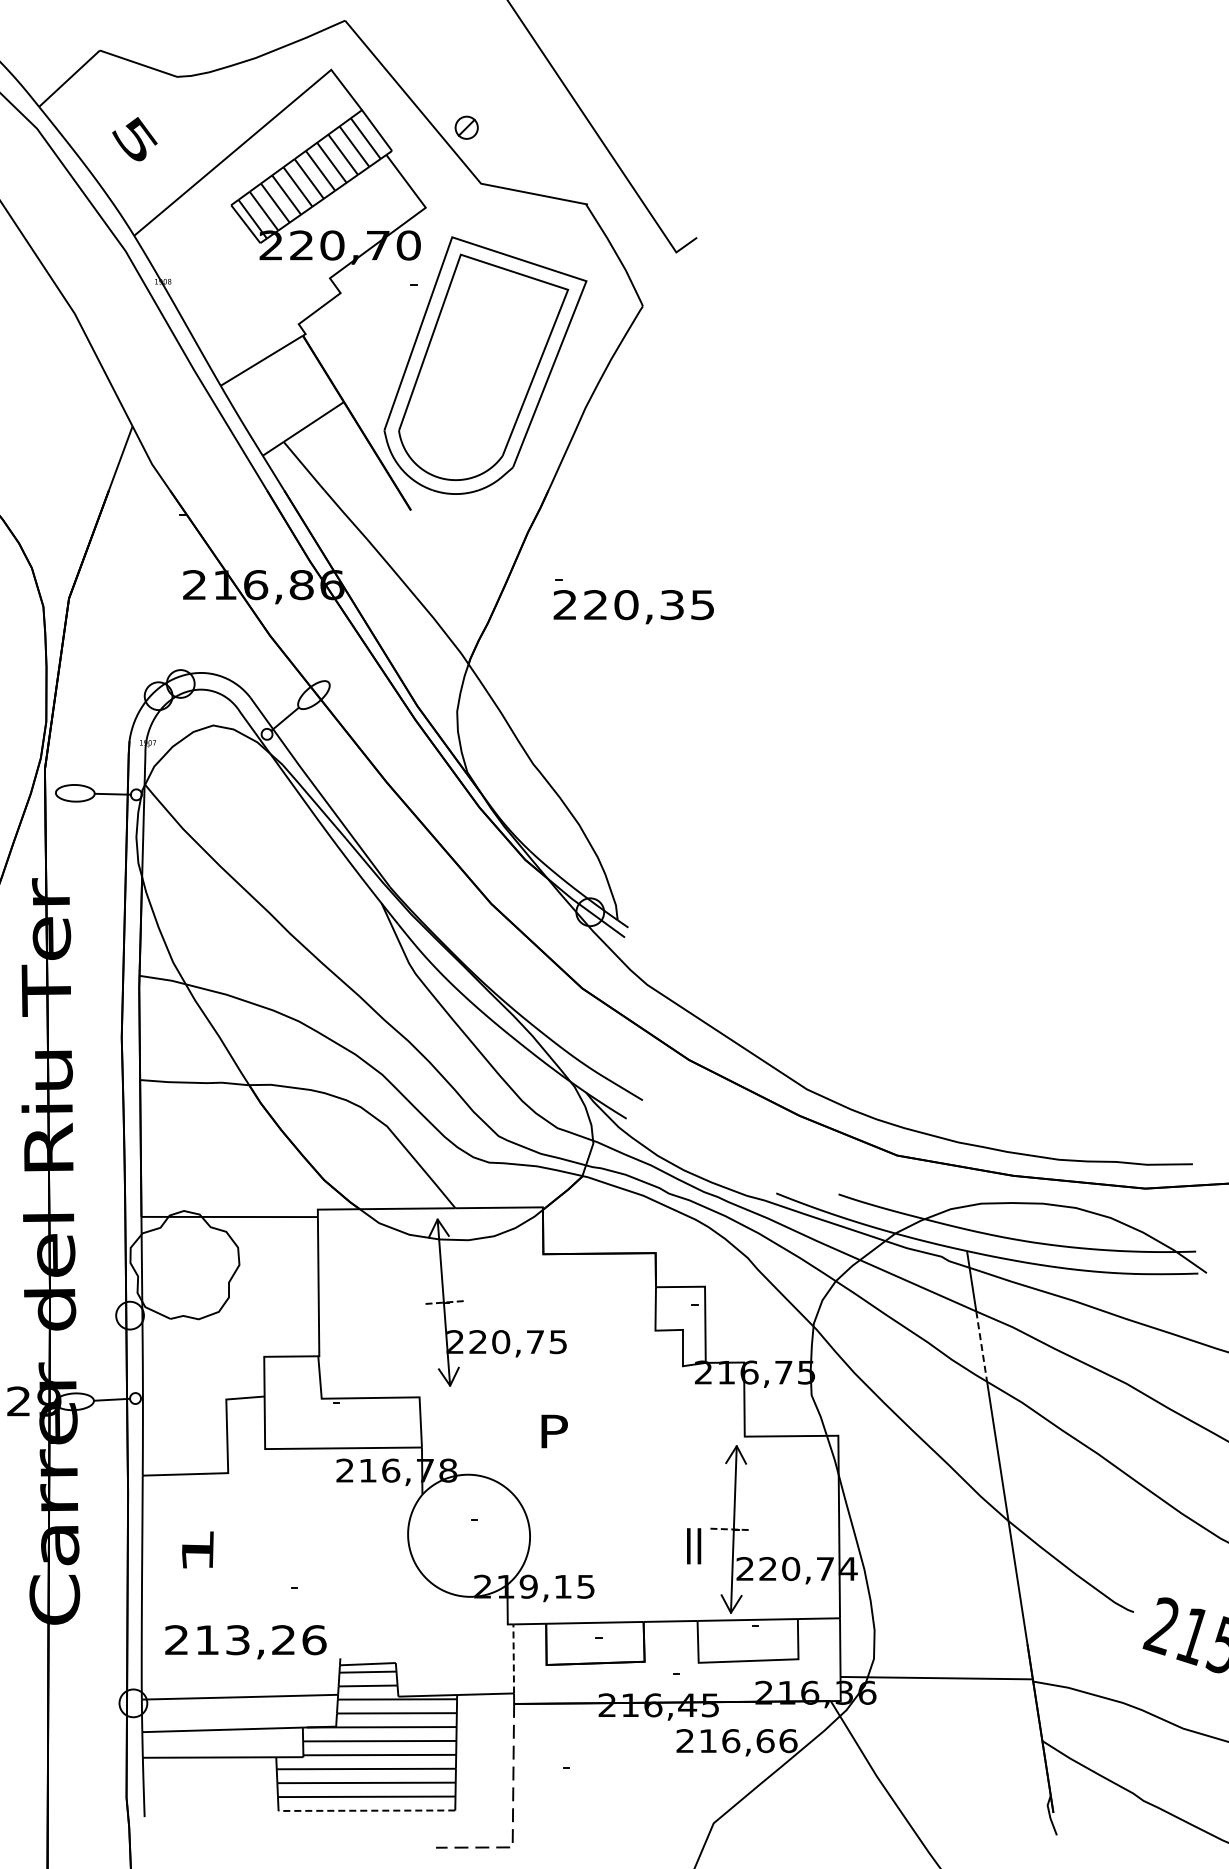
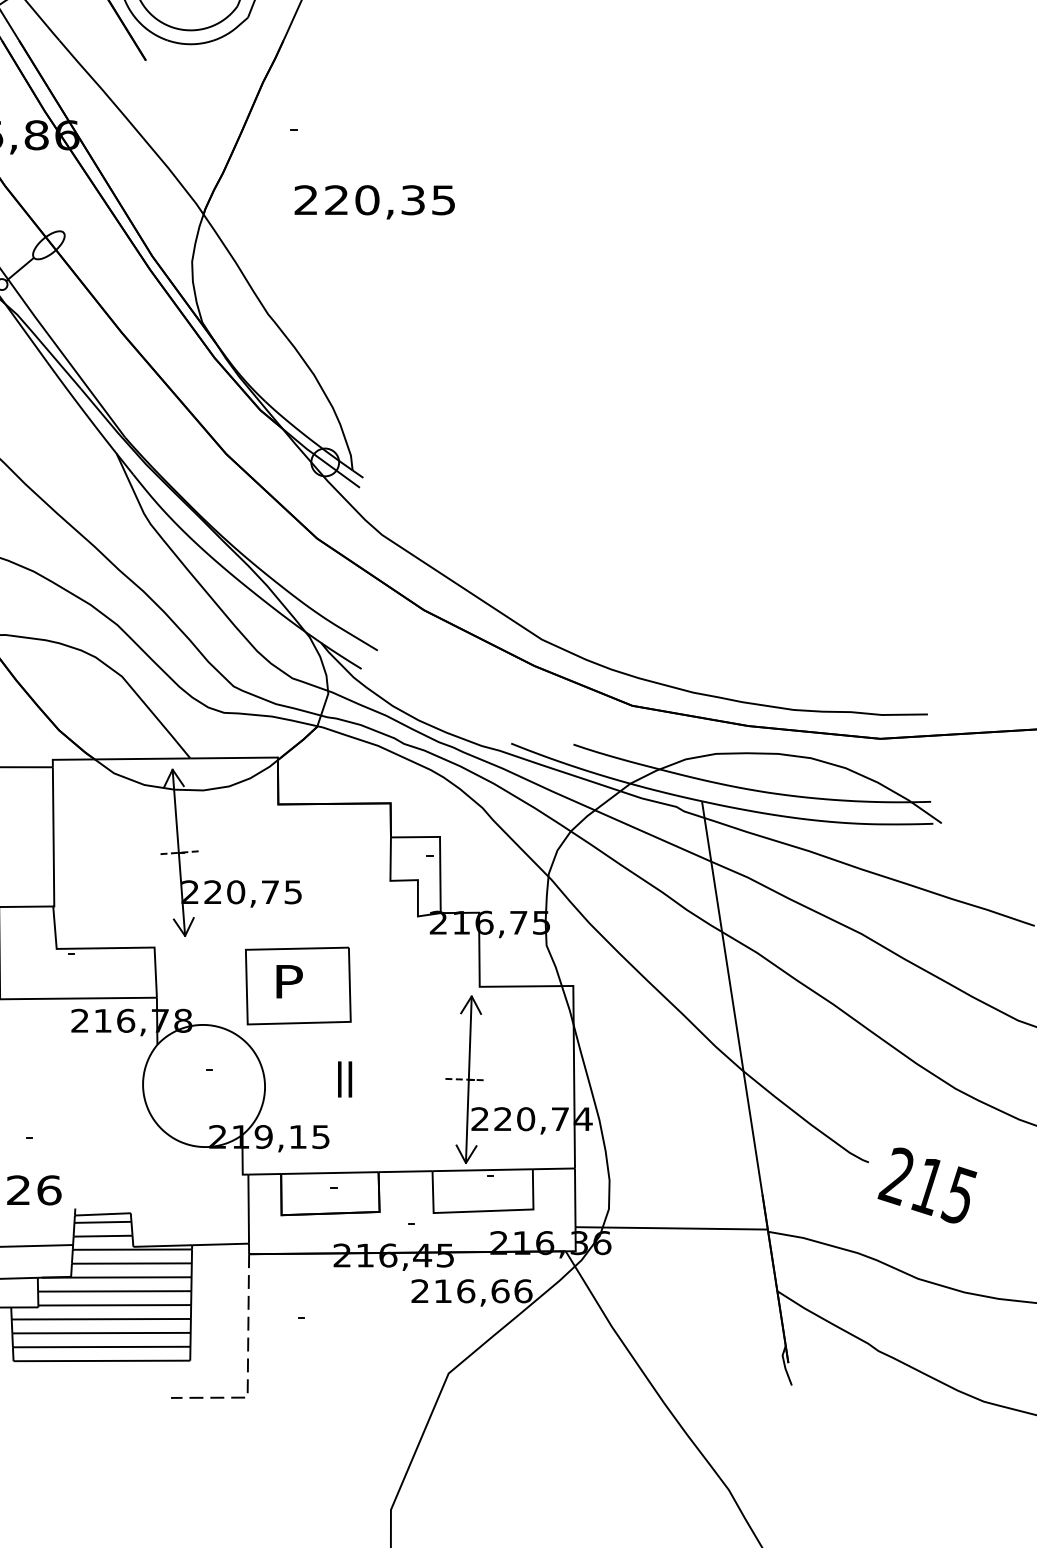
text: (633, 607) -> (374, 202), moved
line: (981, 1346) -> (716, 896), dashed -> solid
part: (563, 1435) -> (298, 985), added
text: (694, 1546) -> (345, 1079), moved
line: (513, 1658) -> (248, 1208), dashed -> solid
line: (366, 1810) -> (101, 1360), dashed -> solid

